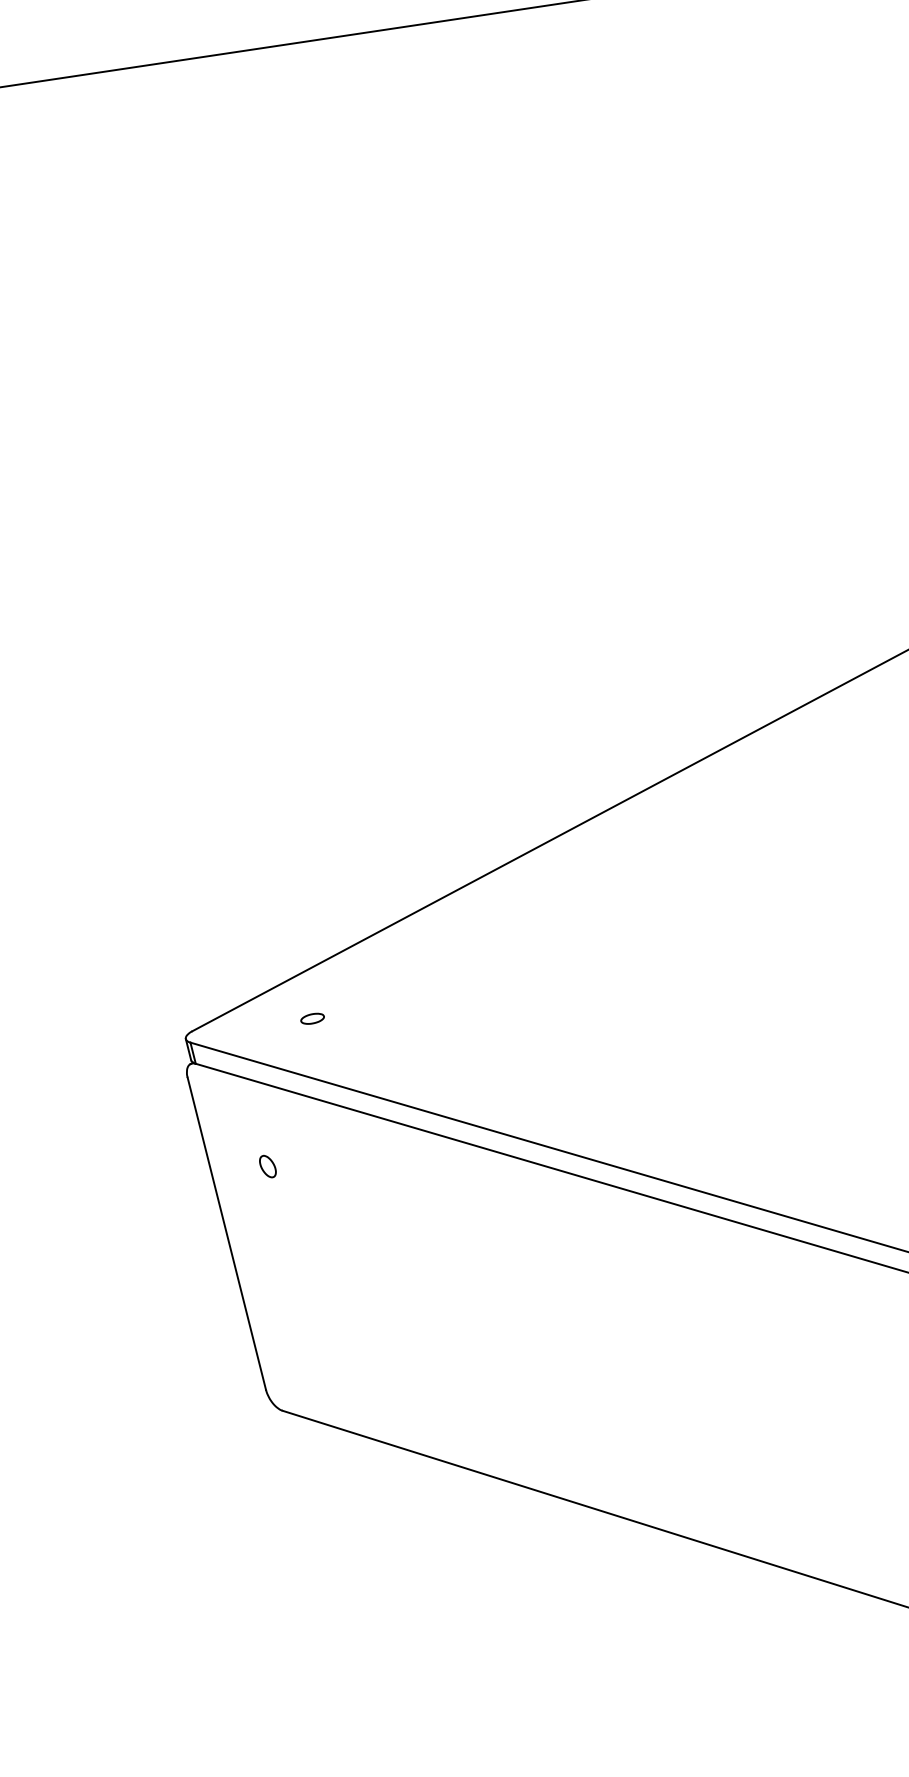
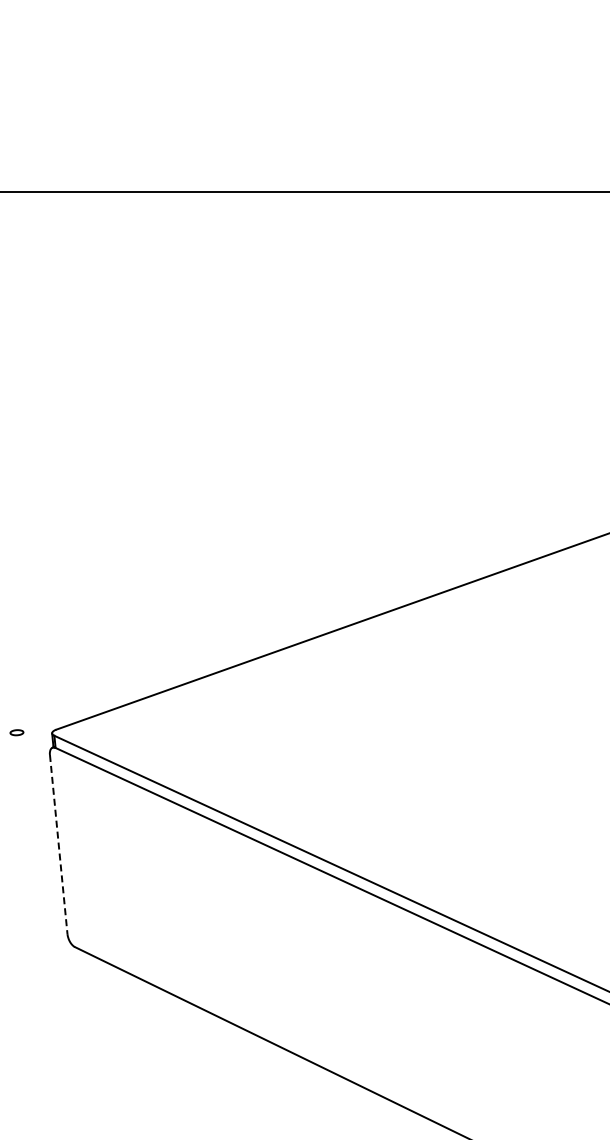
part: (311, 1018) -> (16, 732), moved
part: (266, 1166) -> (86, 810), removed
line: (226, 1233) -> (58, 844), solid -> dashed

